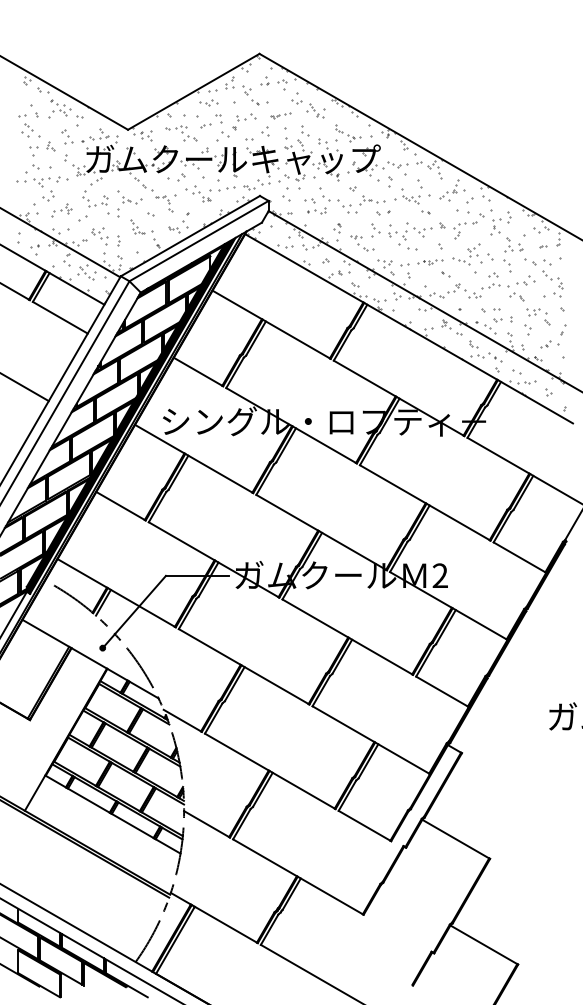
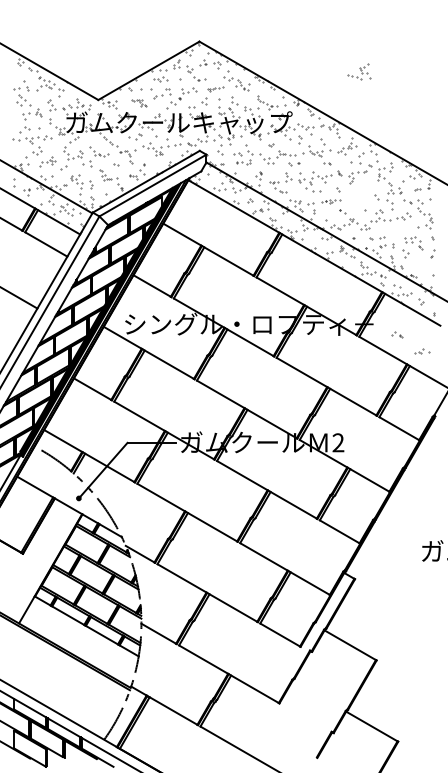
part: (181, 133) -> (139, 102), size x0.6
part: (467, 254) -> (359, 72), moved
part: (516, 296) -> (396, 334), moved
part: (549, 344) -> (422, 351), moved

